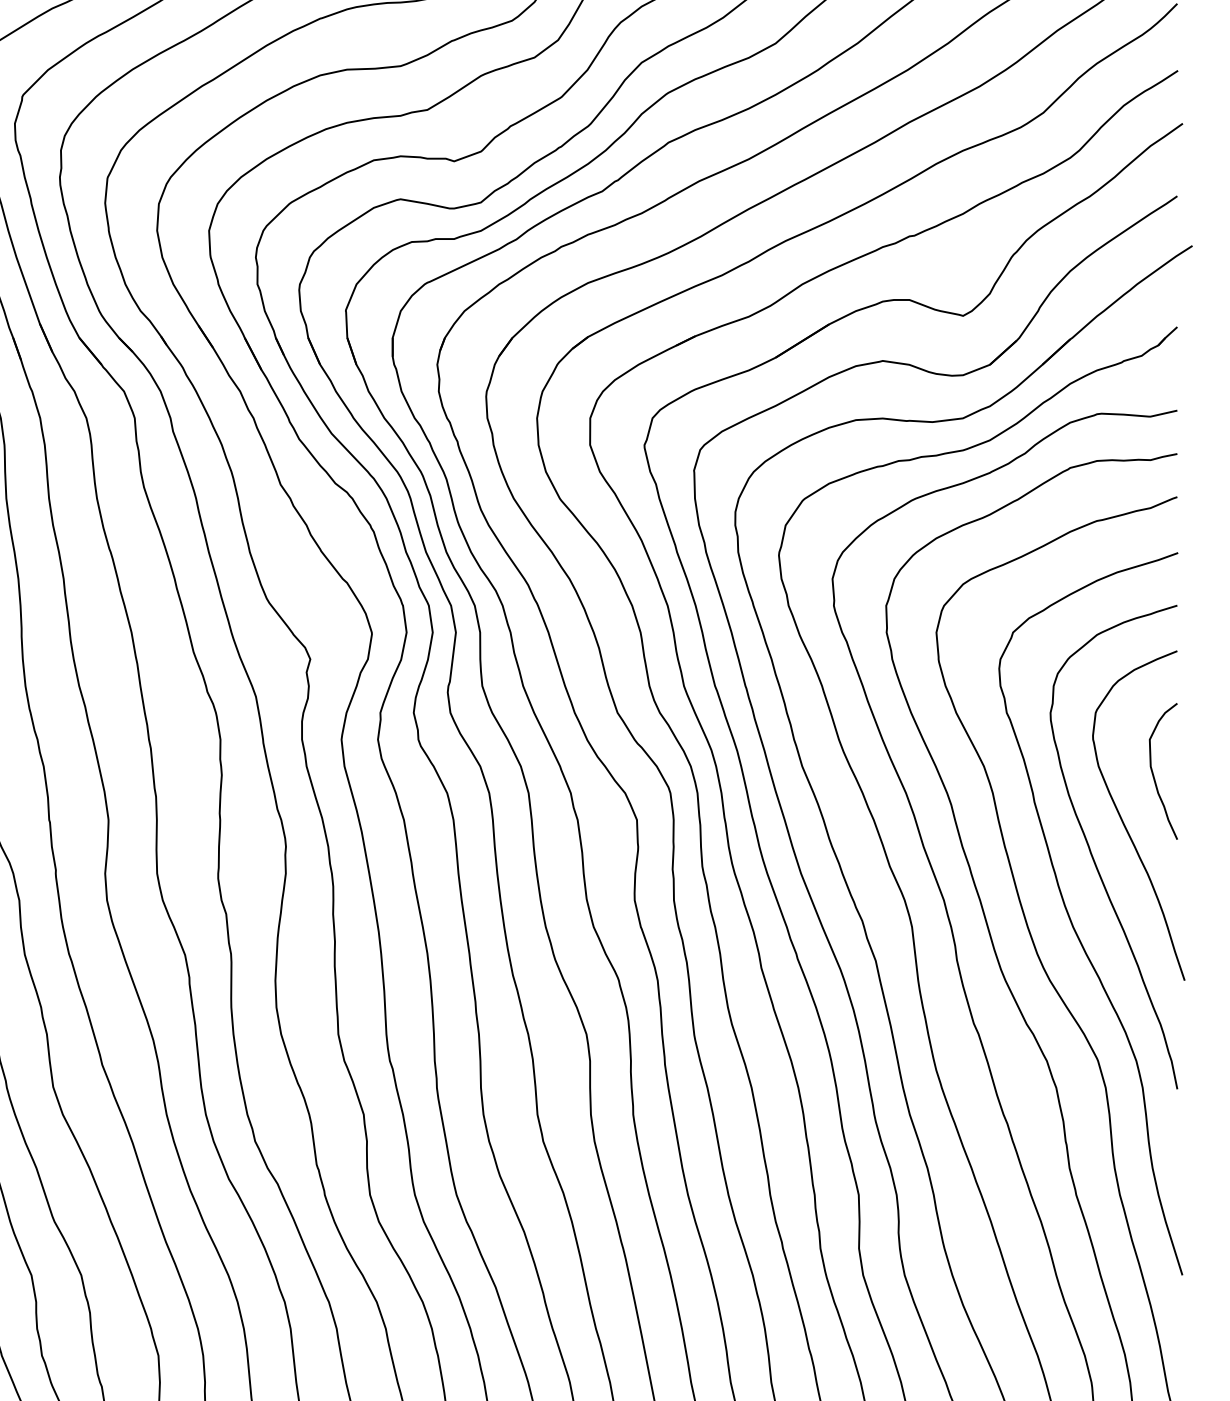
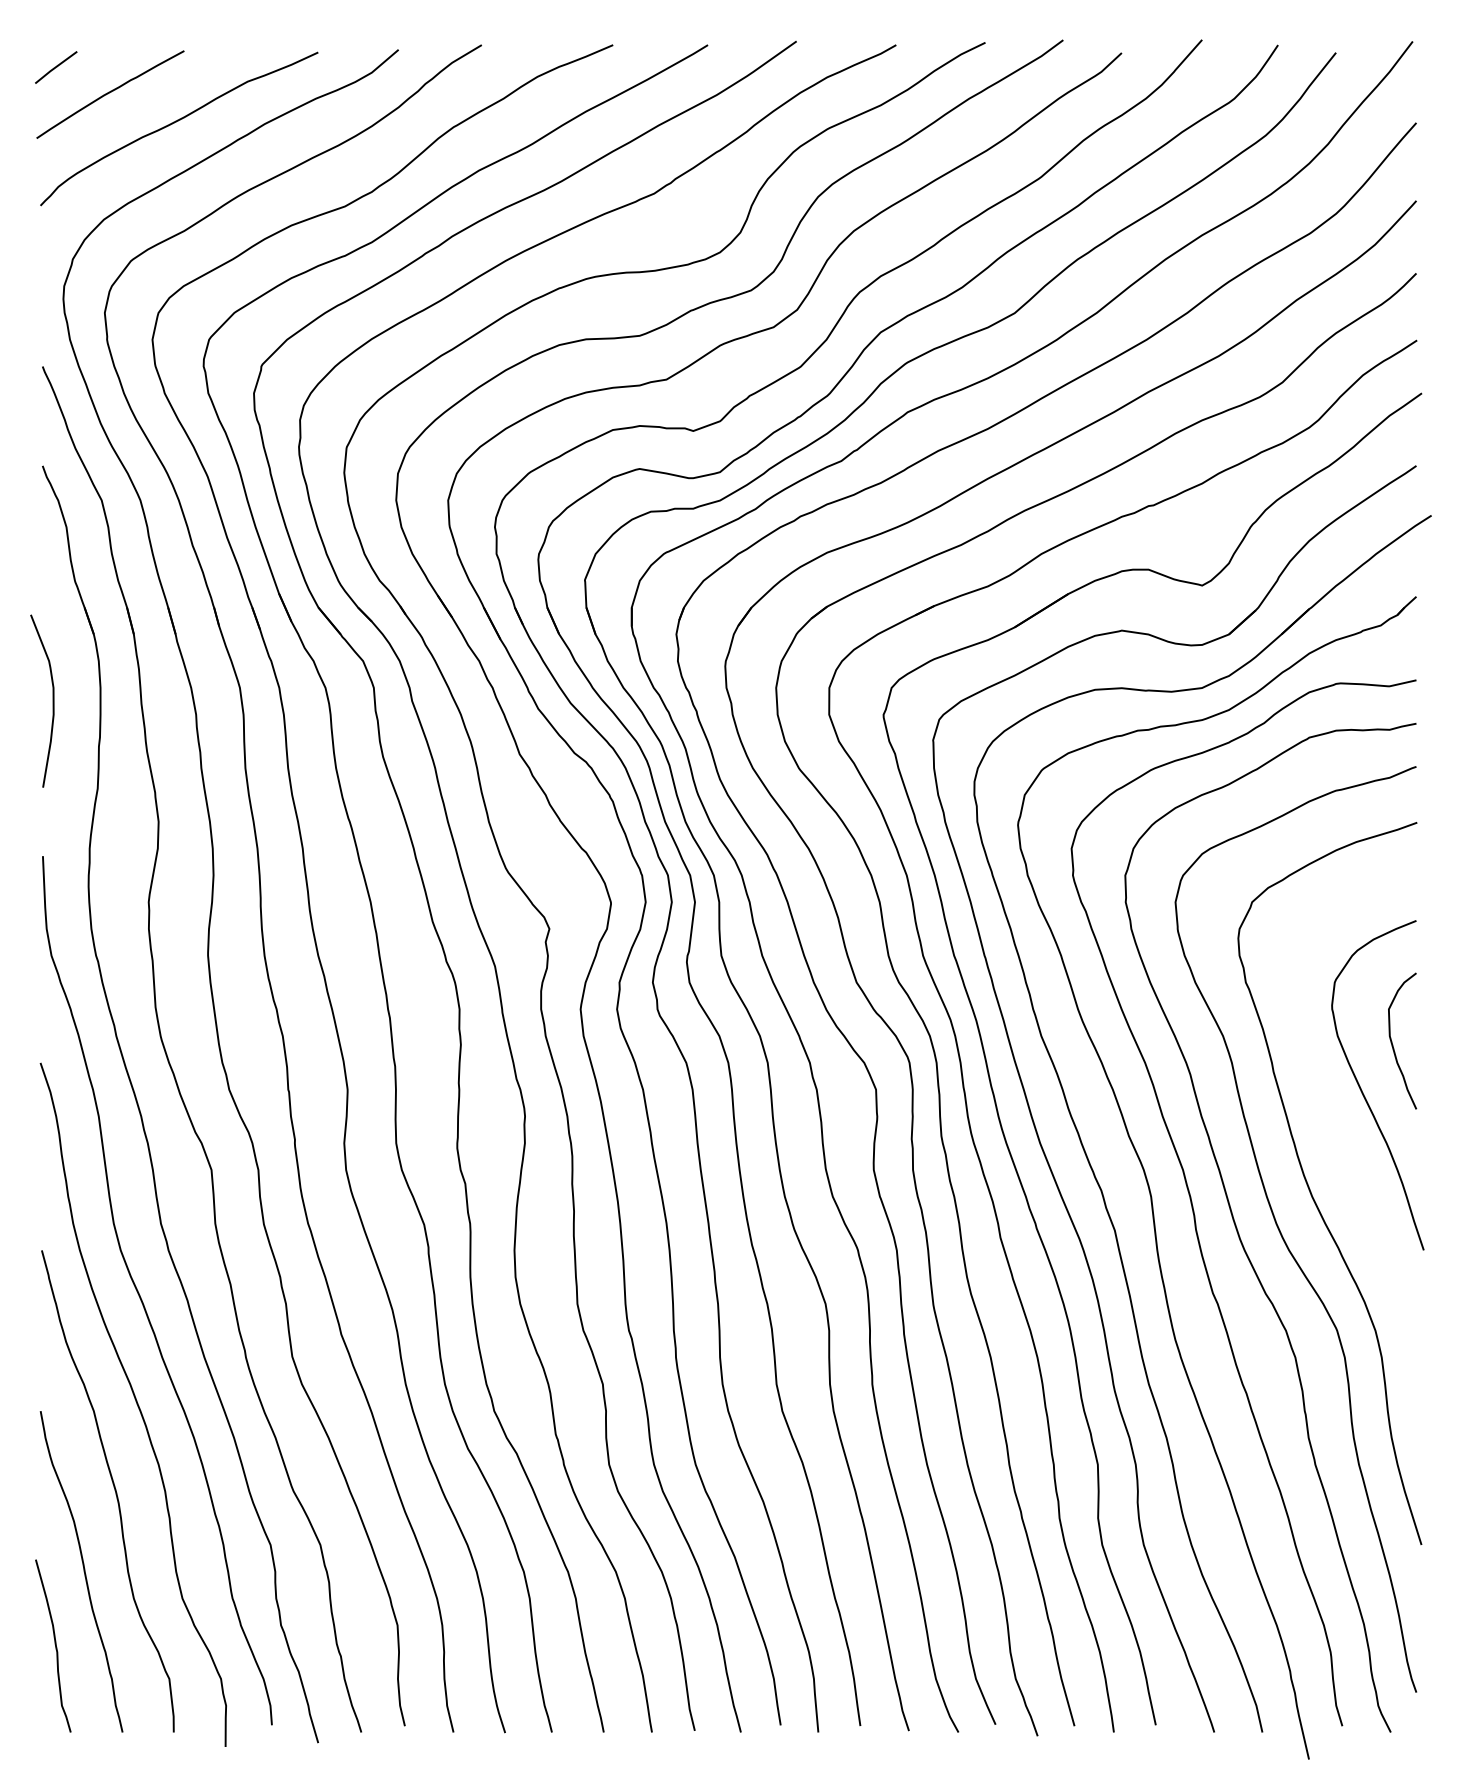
curve: (1093, 855) -> (1332, 1125), removed

